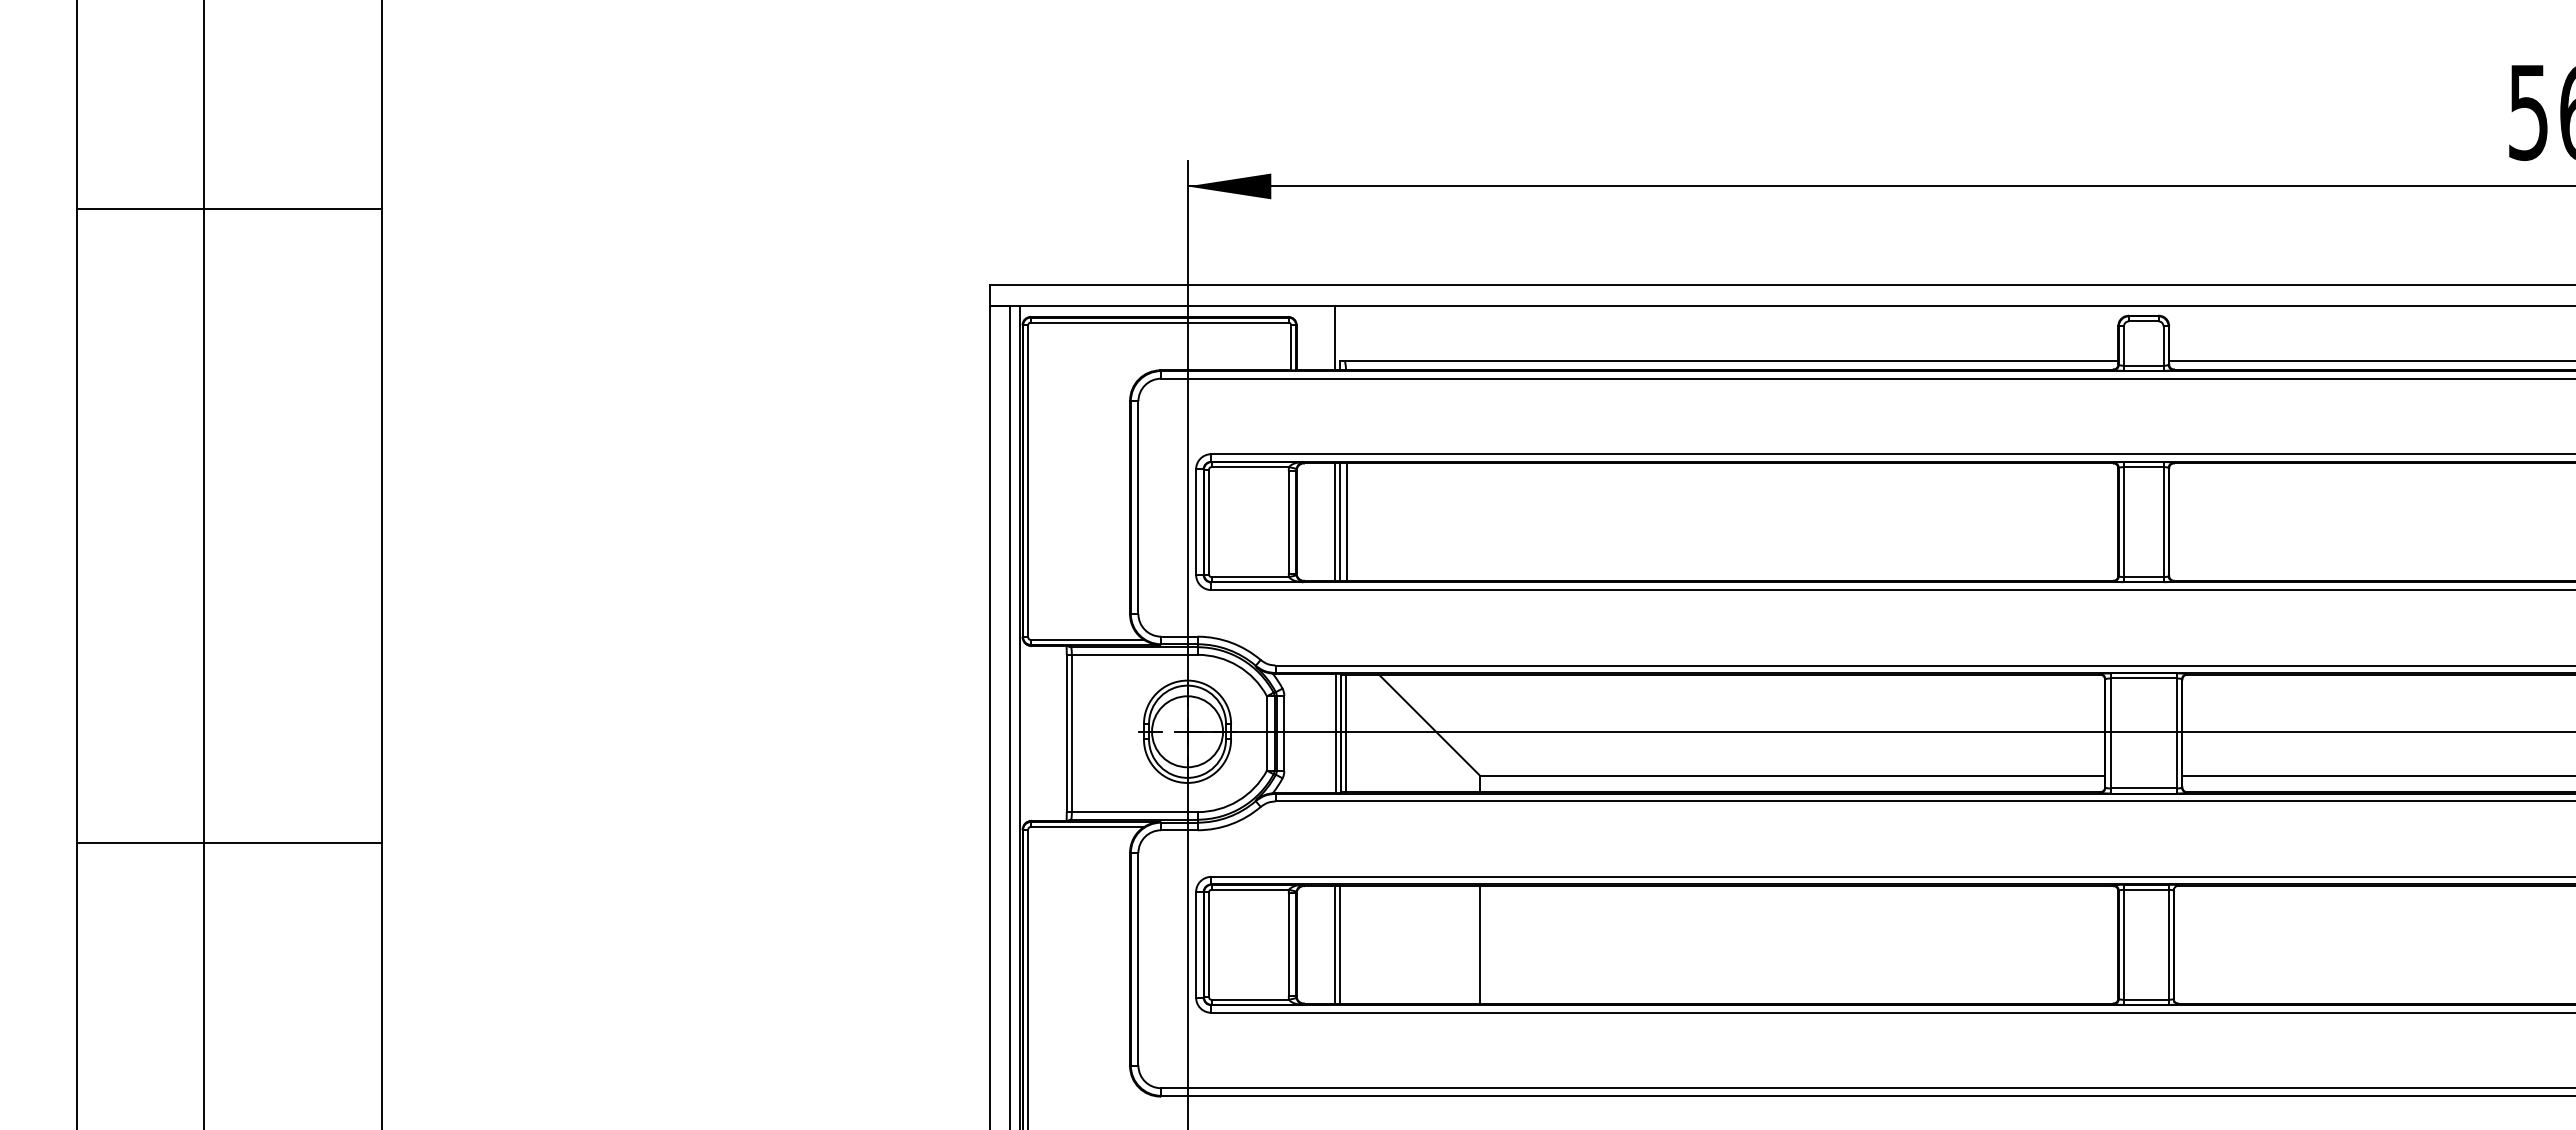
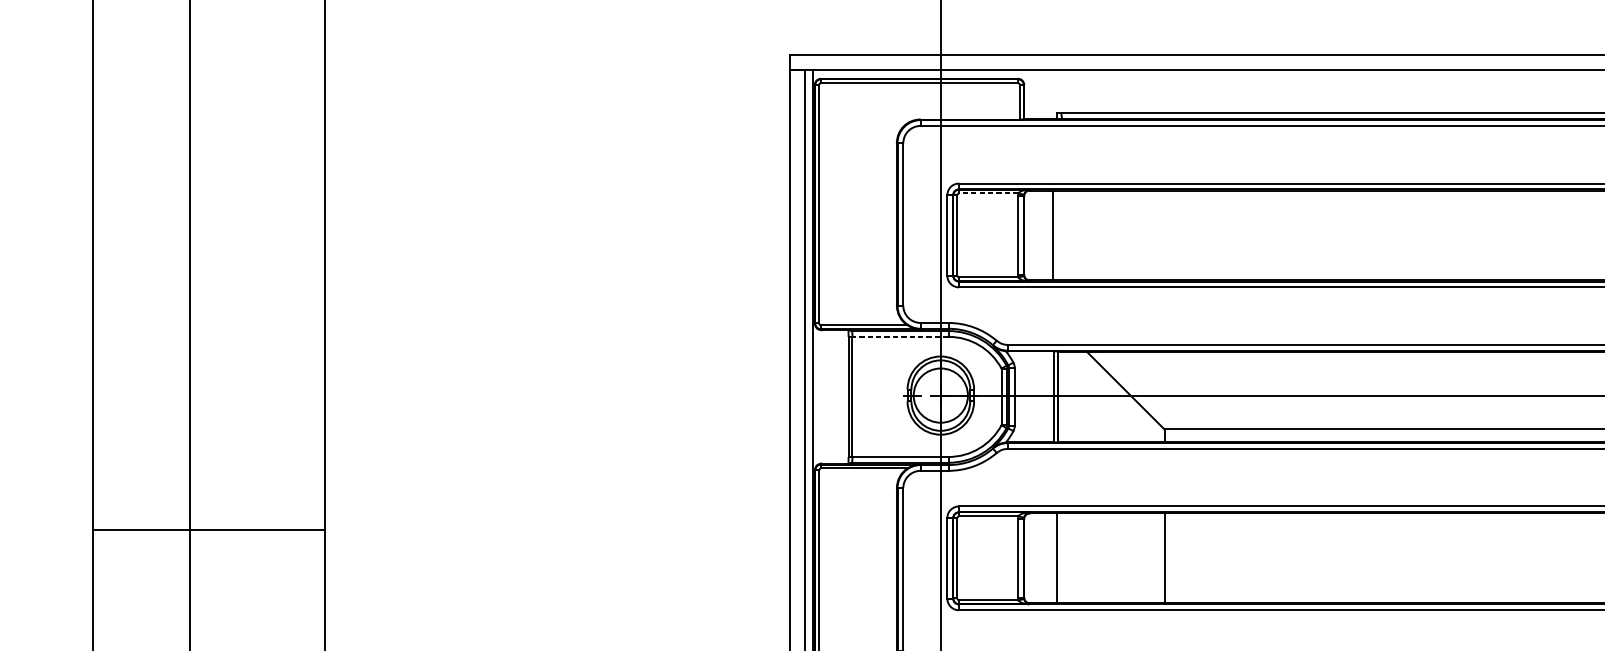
line: (1334, 337) -> (1053, 94), removed
line: (1250, 467) -> (988, 193), solid -> dashed
line: (1340, 521) -> (1057, 235), removed
line: (1347, 521) -> (1063, 235), removed
line: (1134, 654) -> (900, 336), solid -> dashed
line: (1345, 733) -> (1061, 396), removed
line: (229, 842) -> (209, 529), moved
line: (1334, 944) -> (1053, 558), removed

